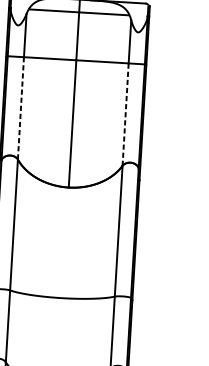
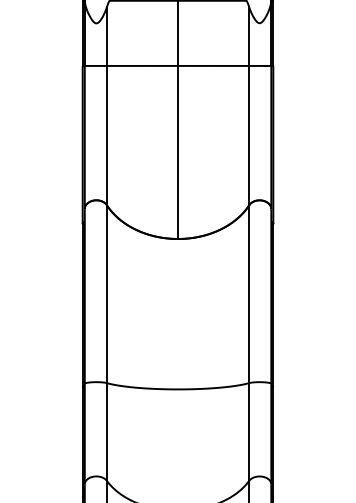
line: (20, 108) -> (106, 135), dashed -> solid
line: (125, 114) -> (249, 135), dashed -> solid

